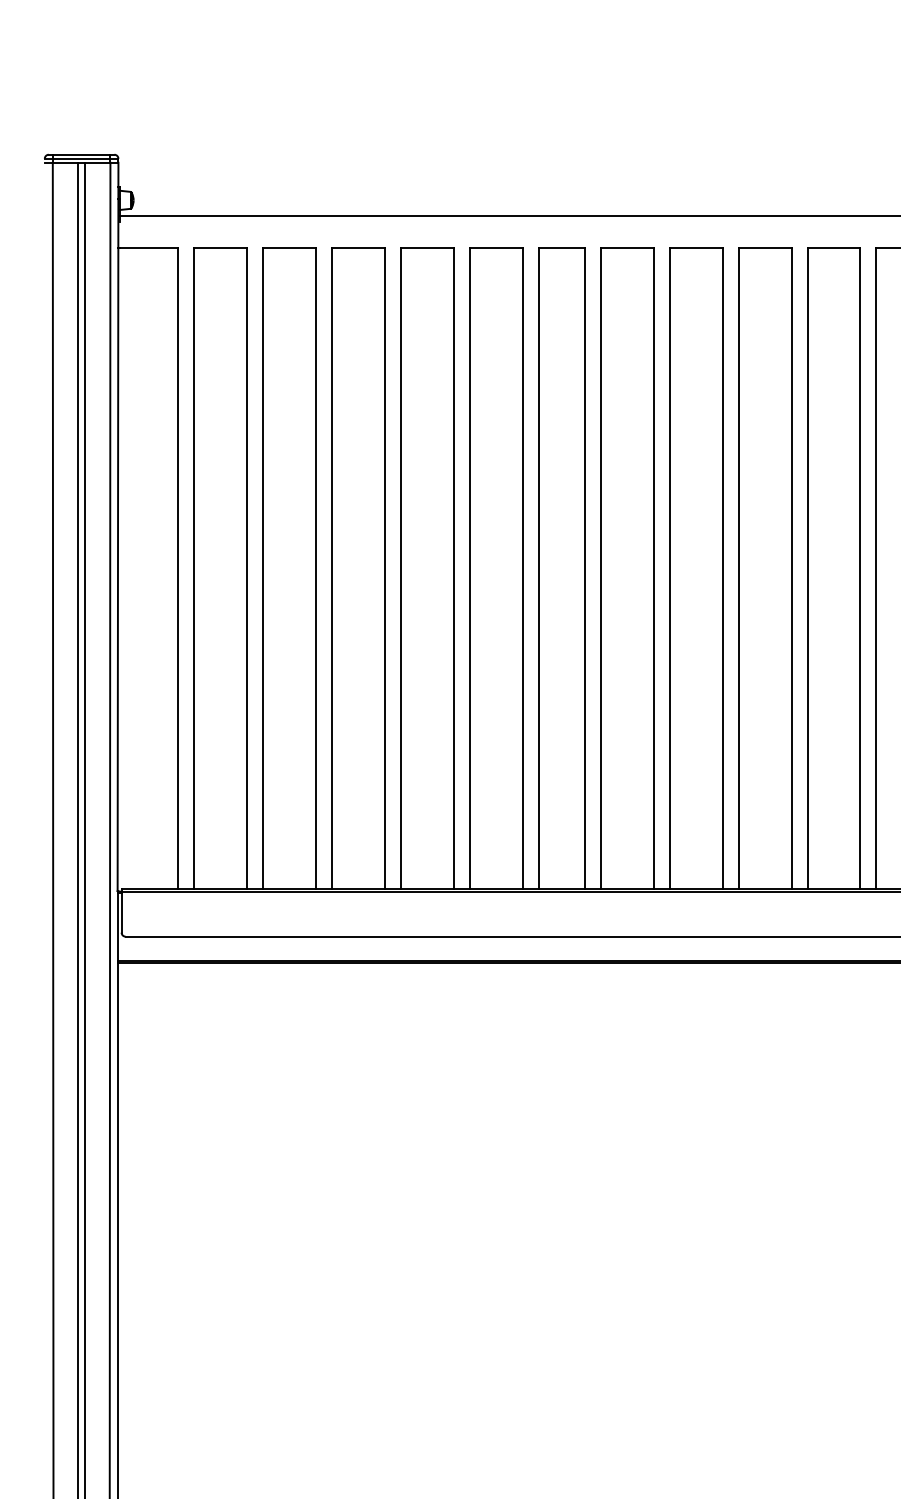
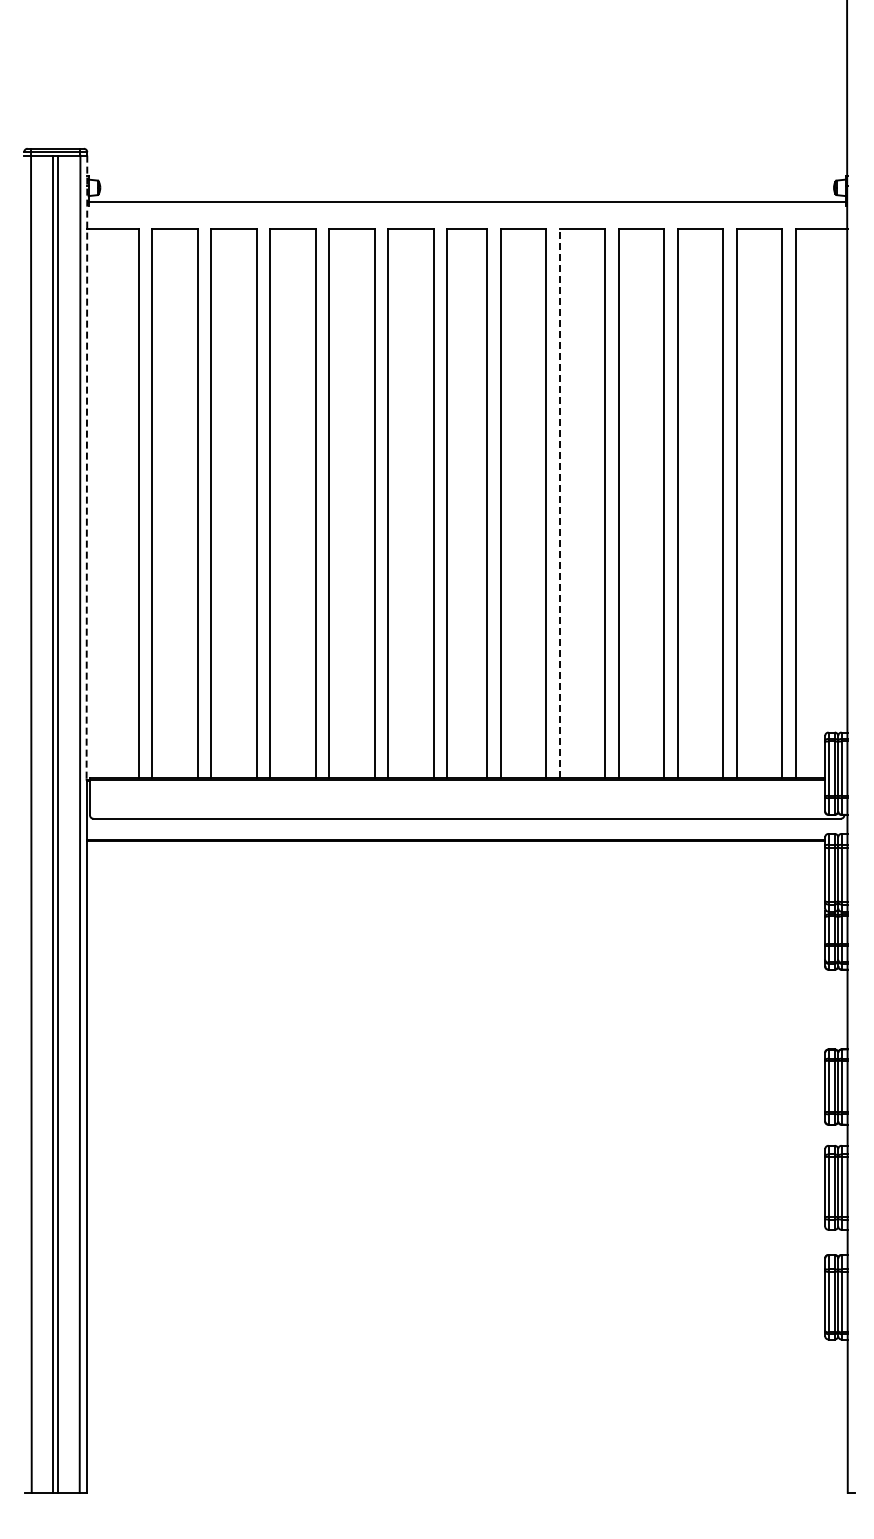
line: (117, 527) -> (86, 468), solid -> dashed
line: (669, 567) -> (559, 502), solid -> dashed

